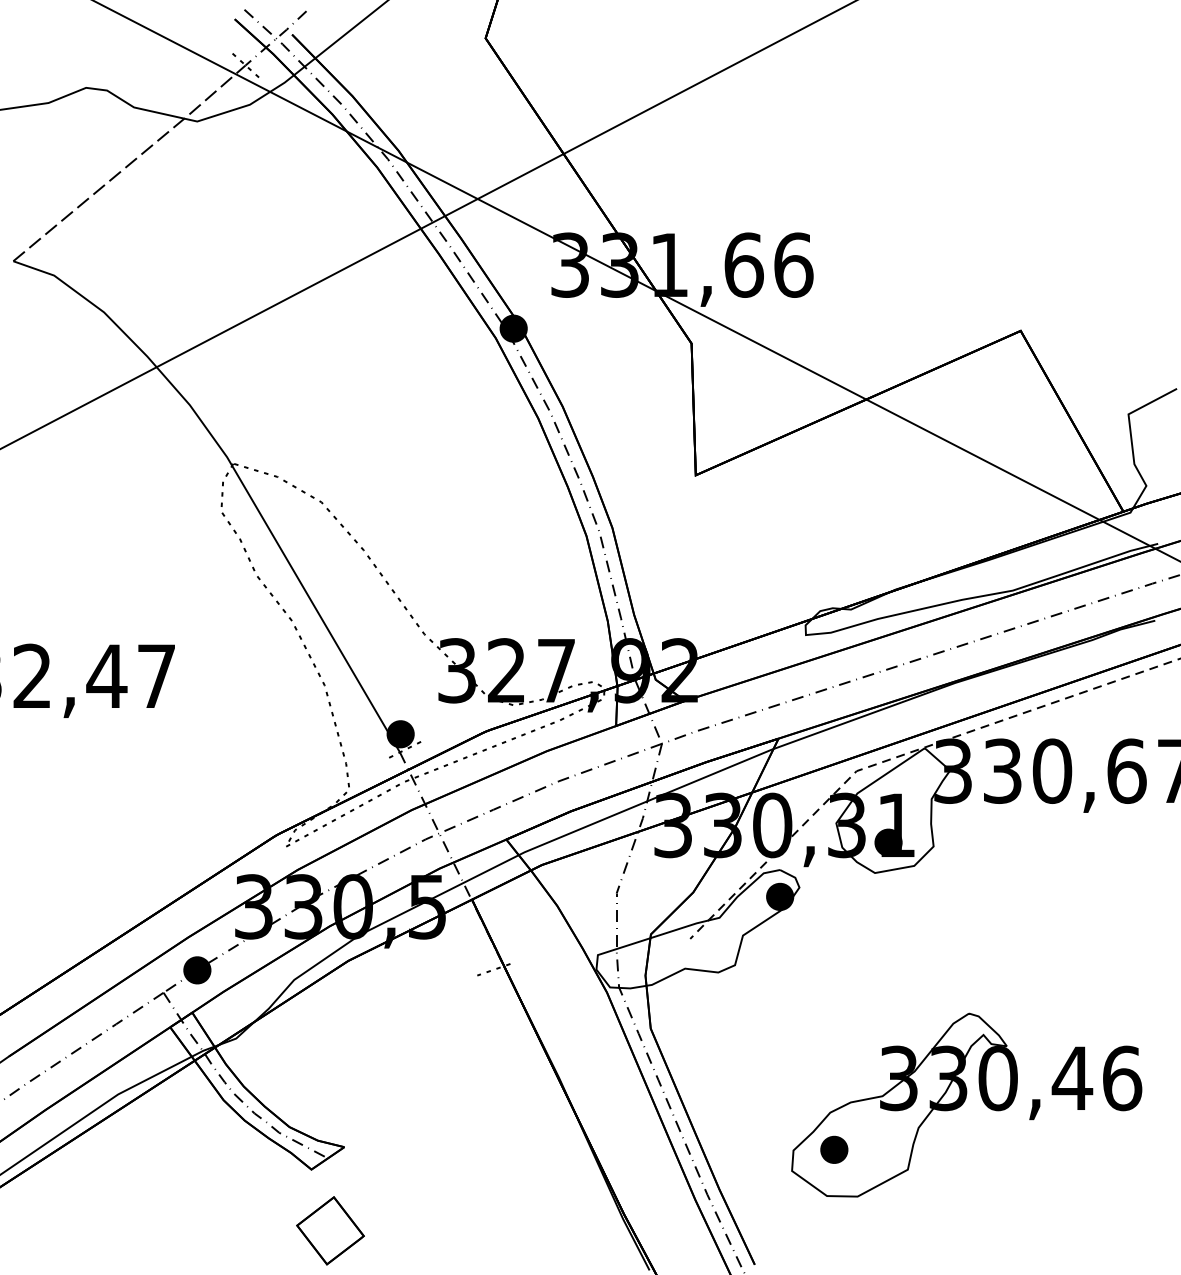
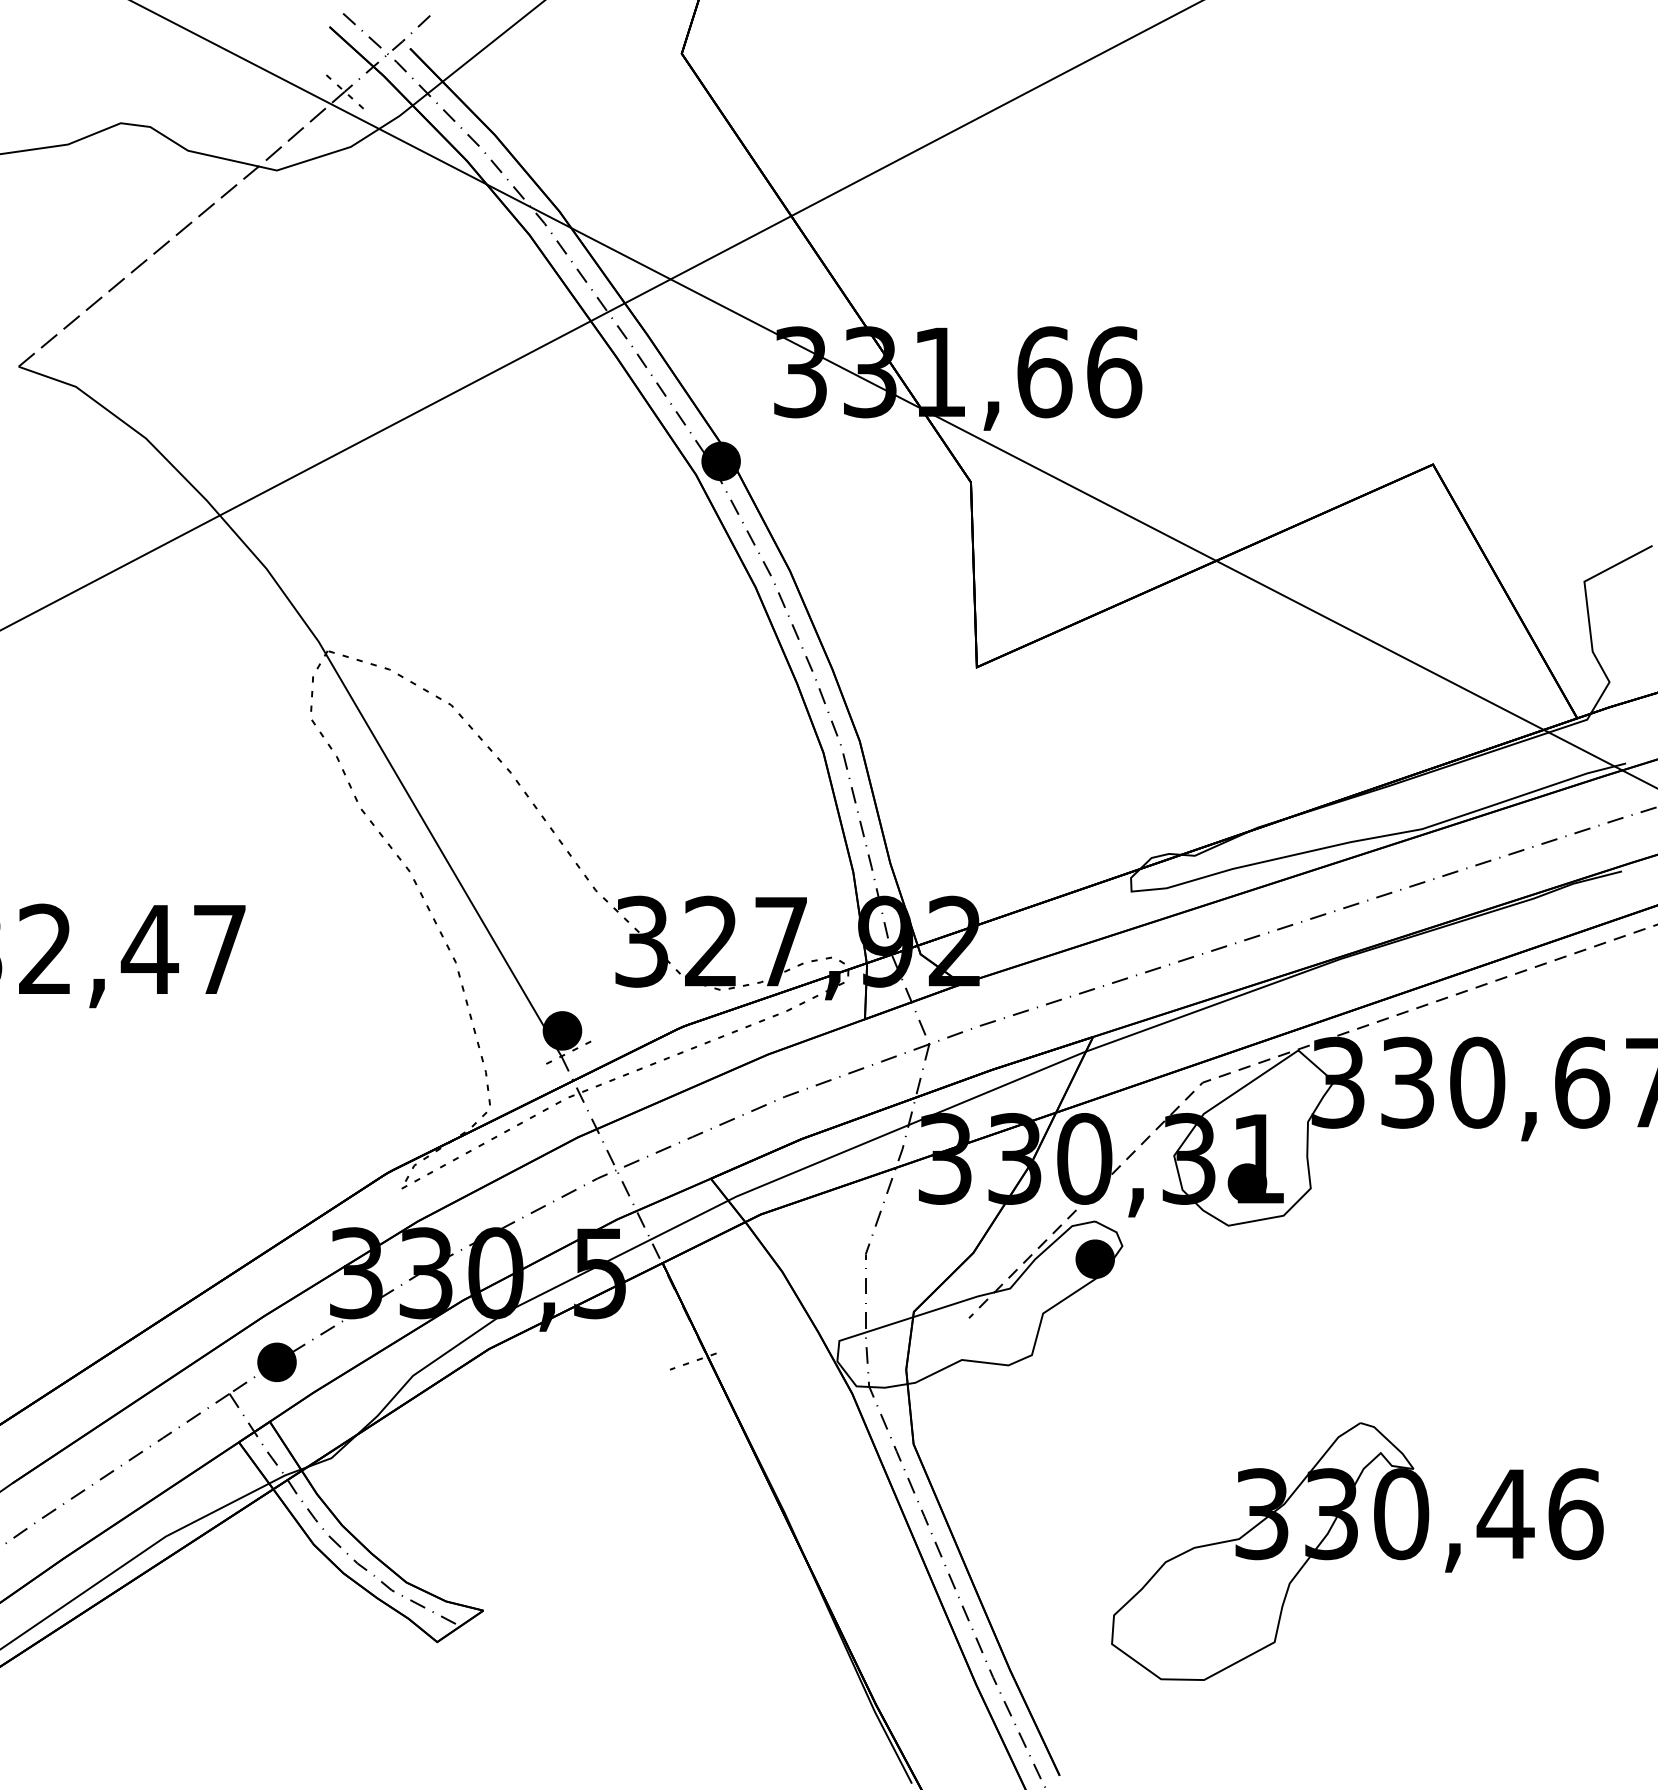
part: (834, 1149) -> (1171, 1614), removed
part: (330, 1231) -> (463, 1728), removed

